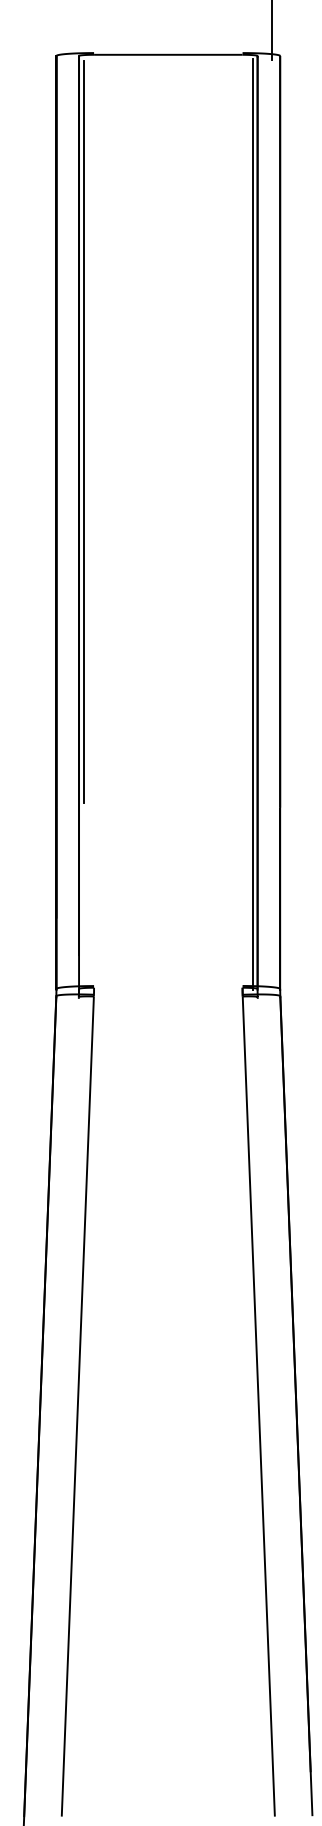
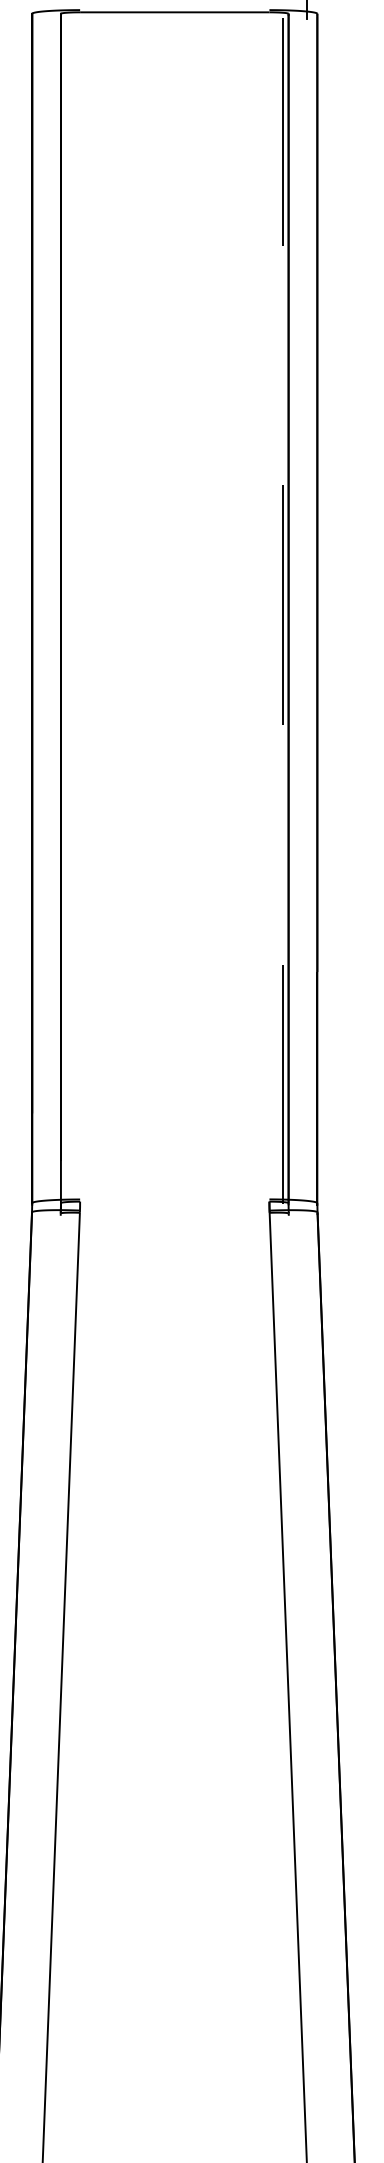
line: (83, 431) -> (66, 492), removed
line: (252, 523) -> (282, 609), solid -> dashed

